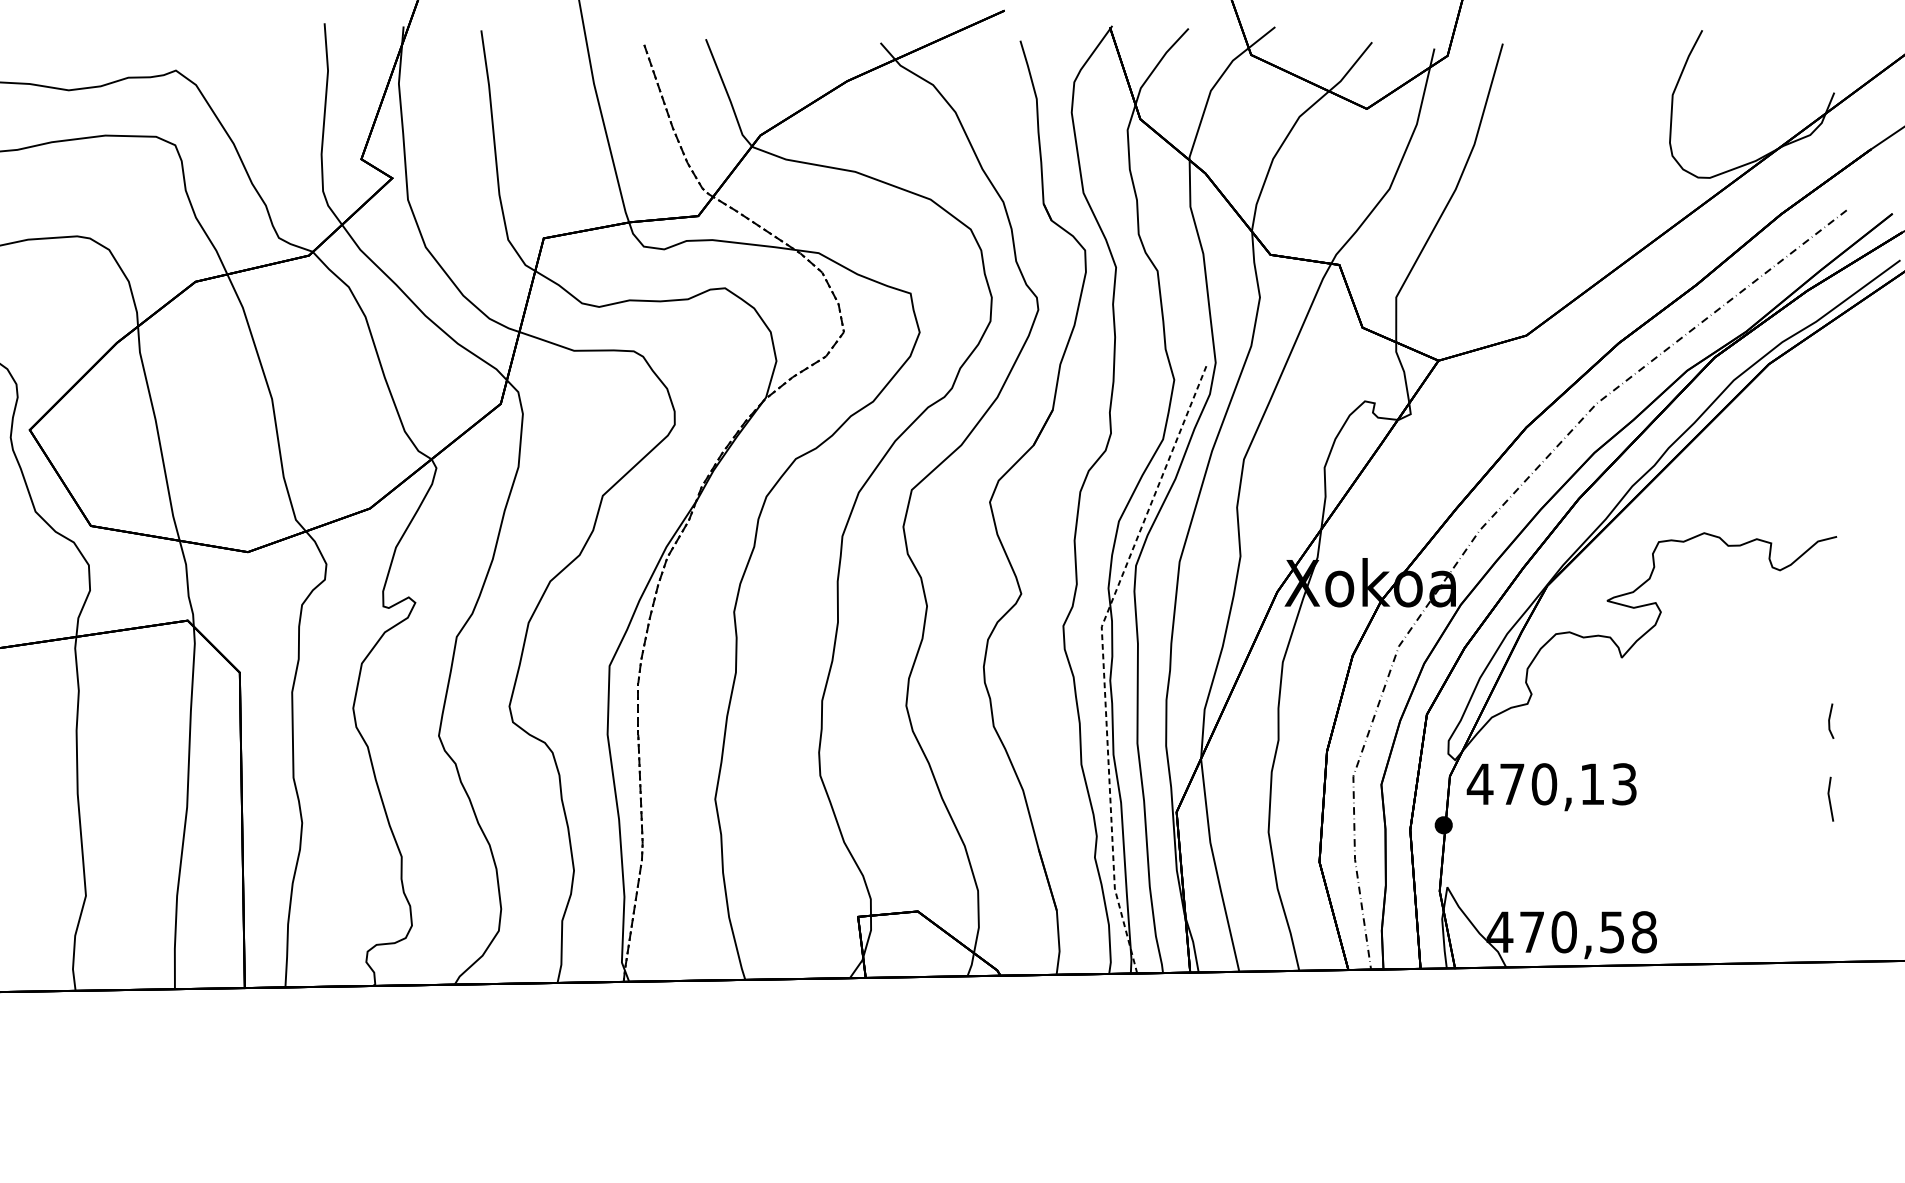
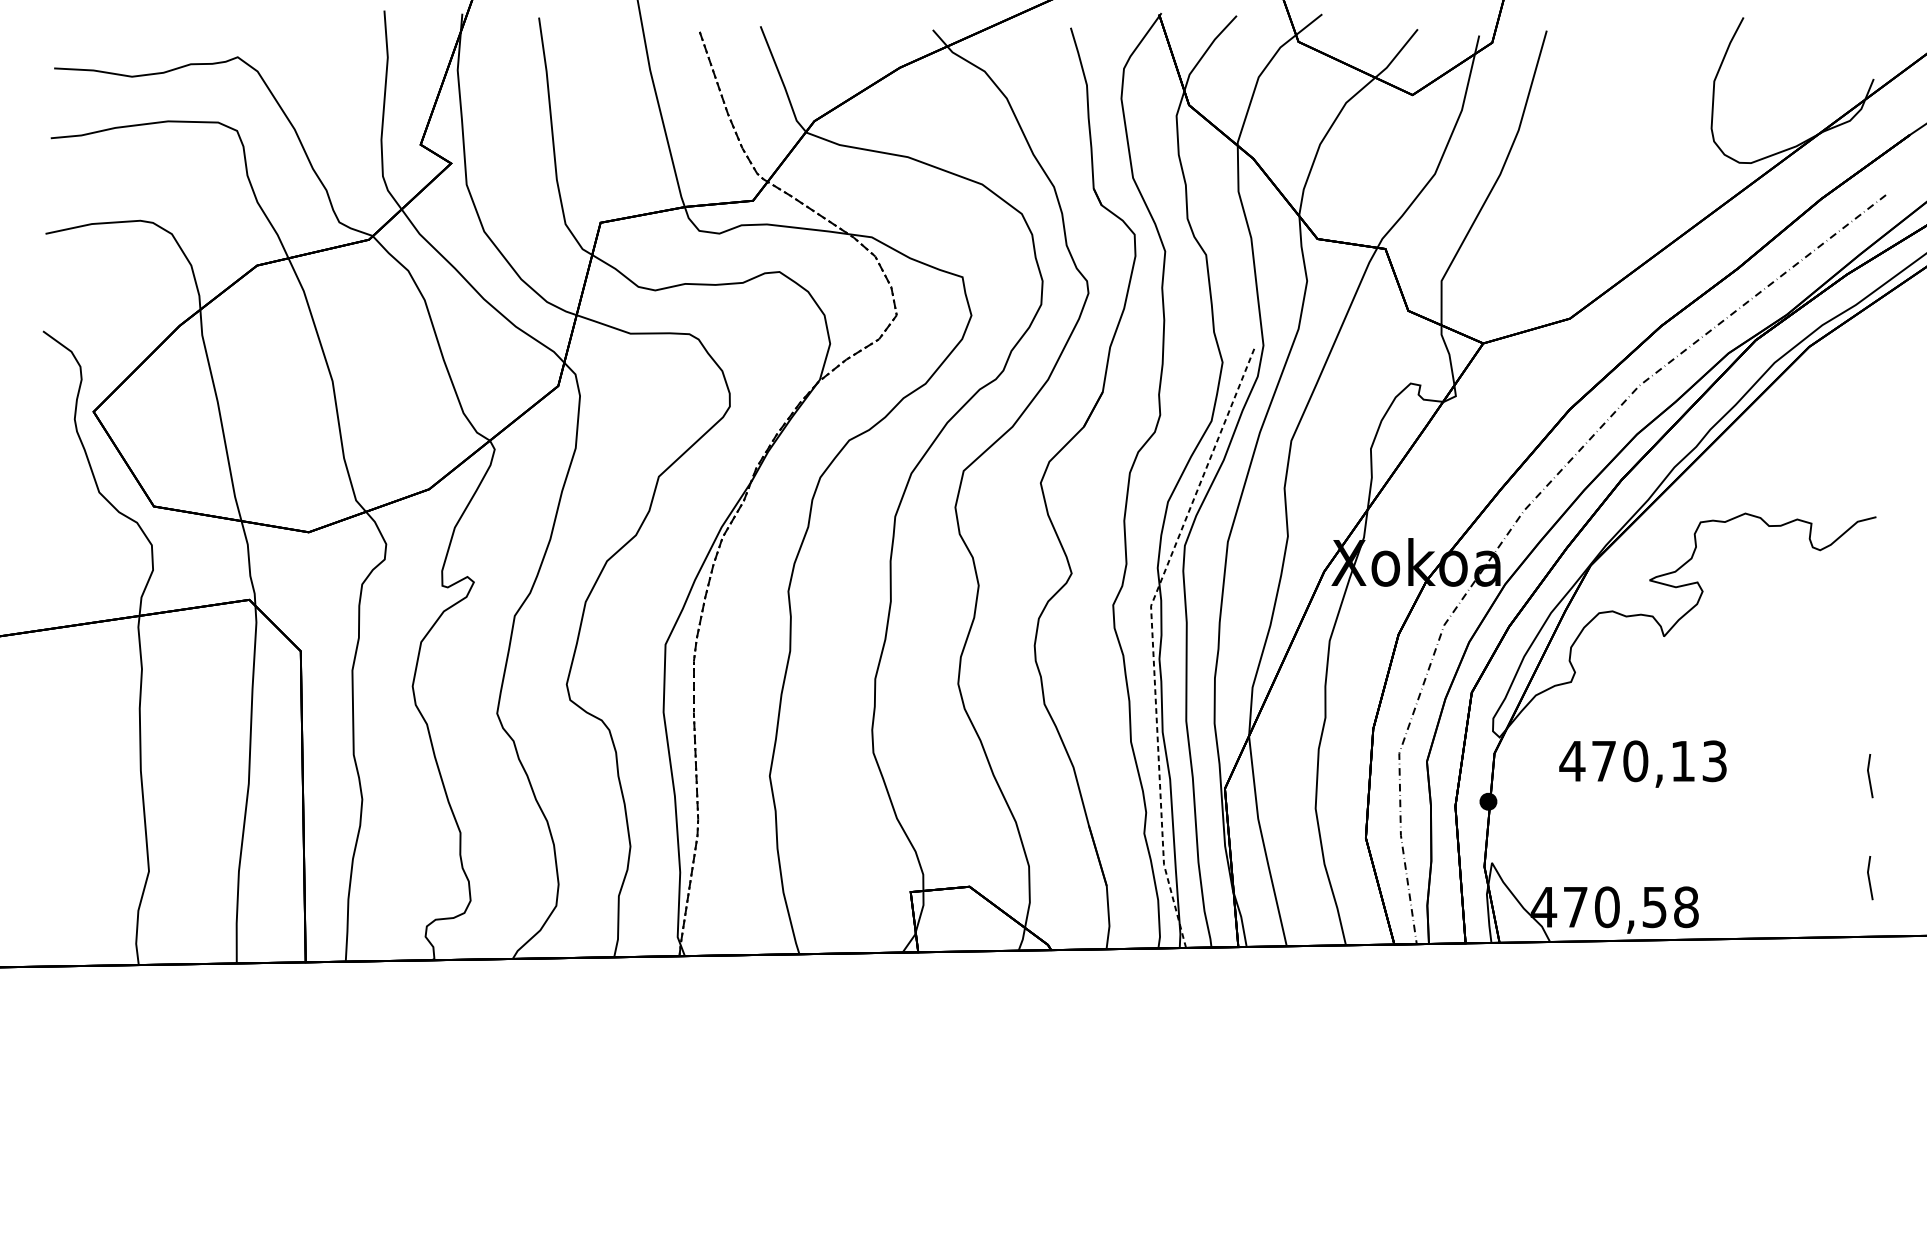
line: (1830, 720) -> (1869, 698), removed
text: (1551, 786) -> (1642, 763), moved
line: (1830, 903) -> (1869, 878), added

